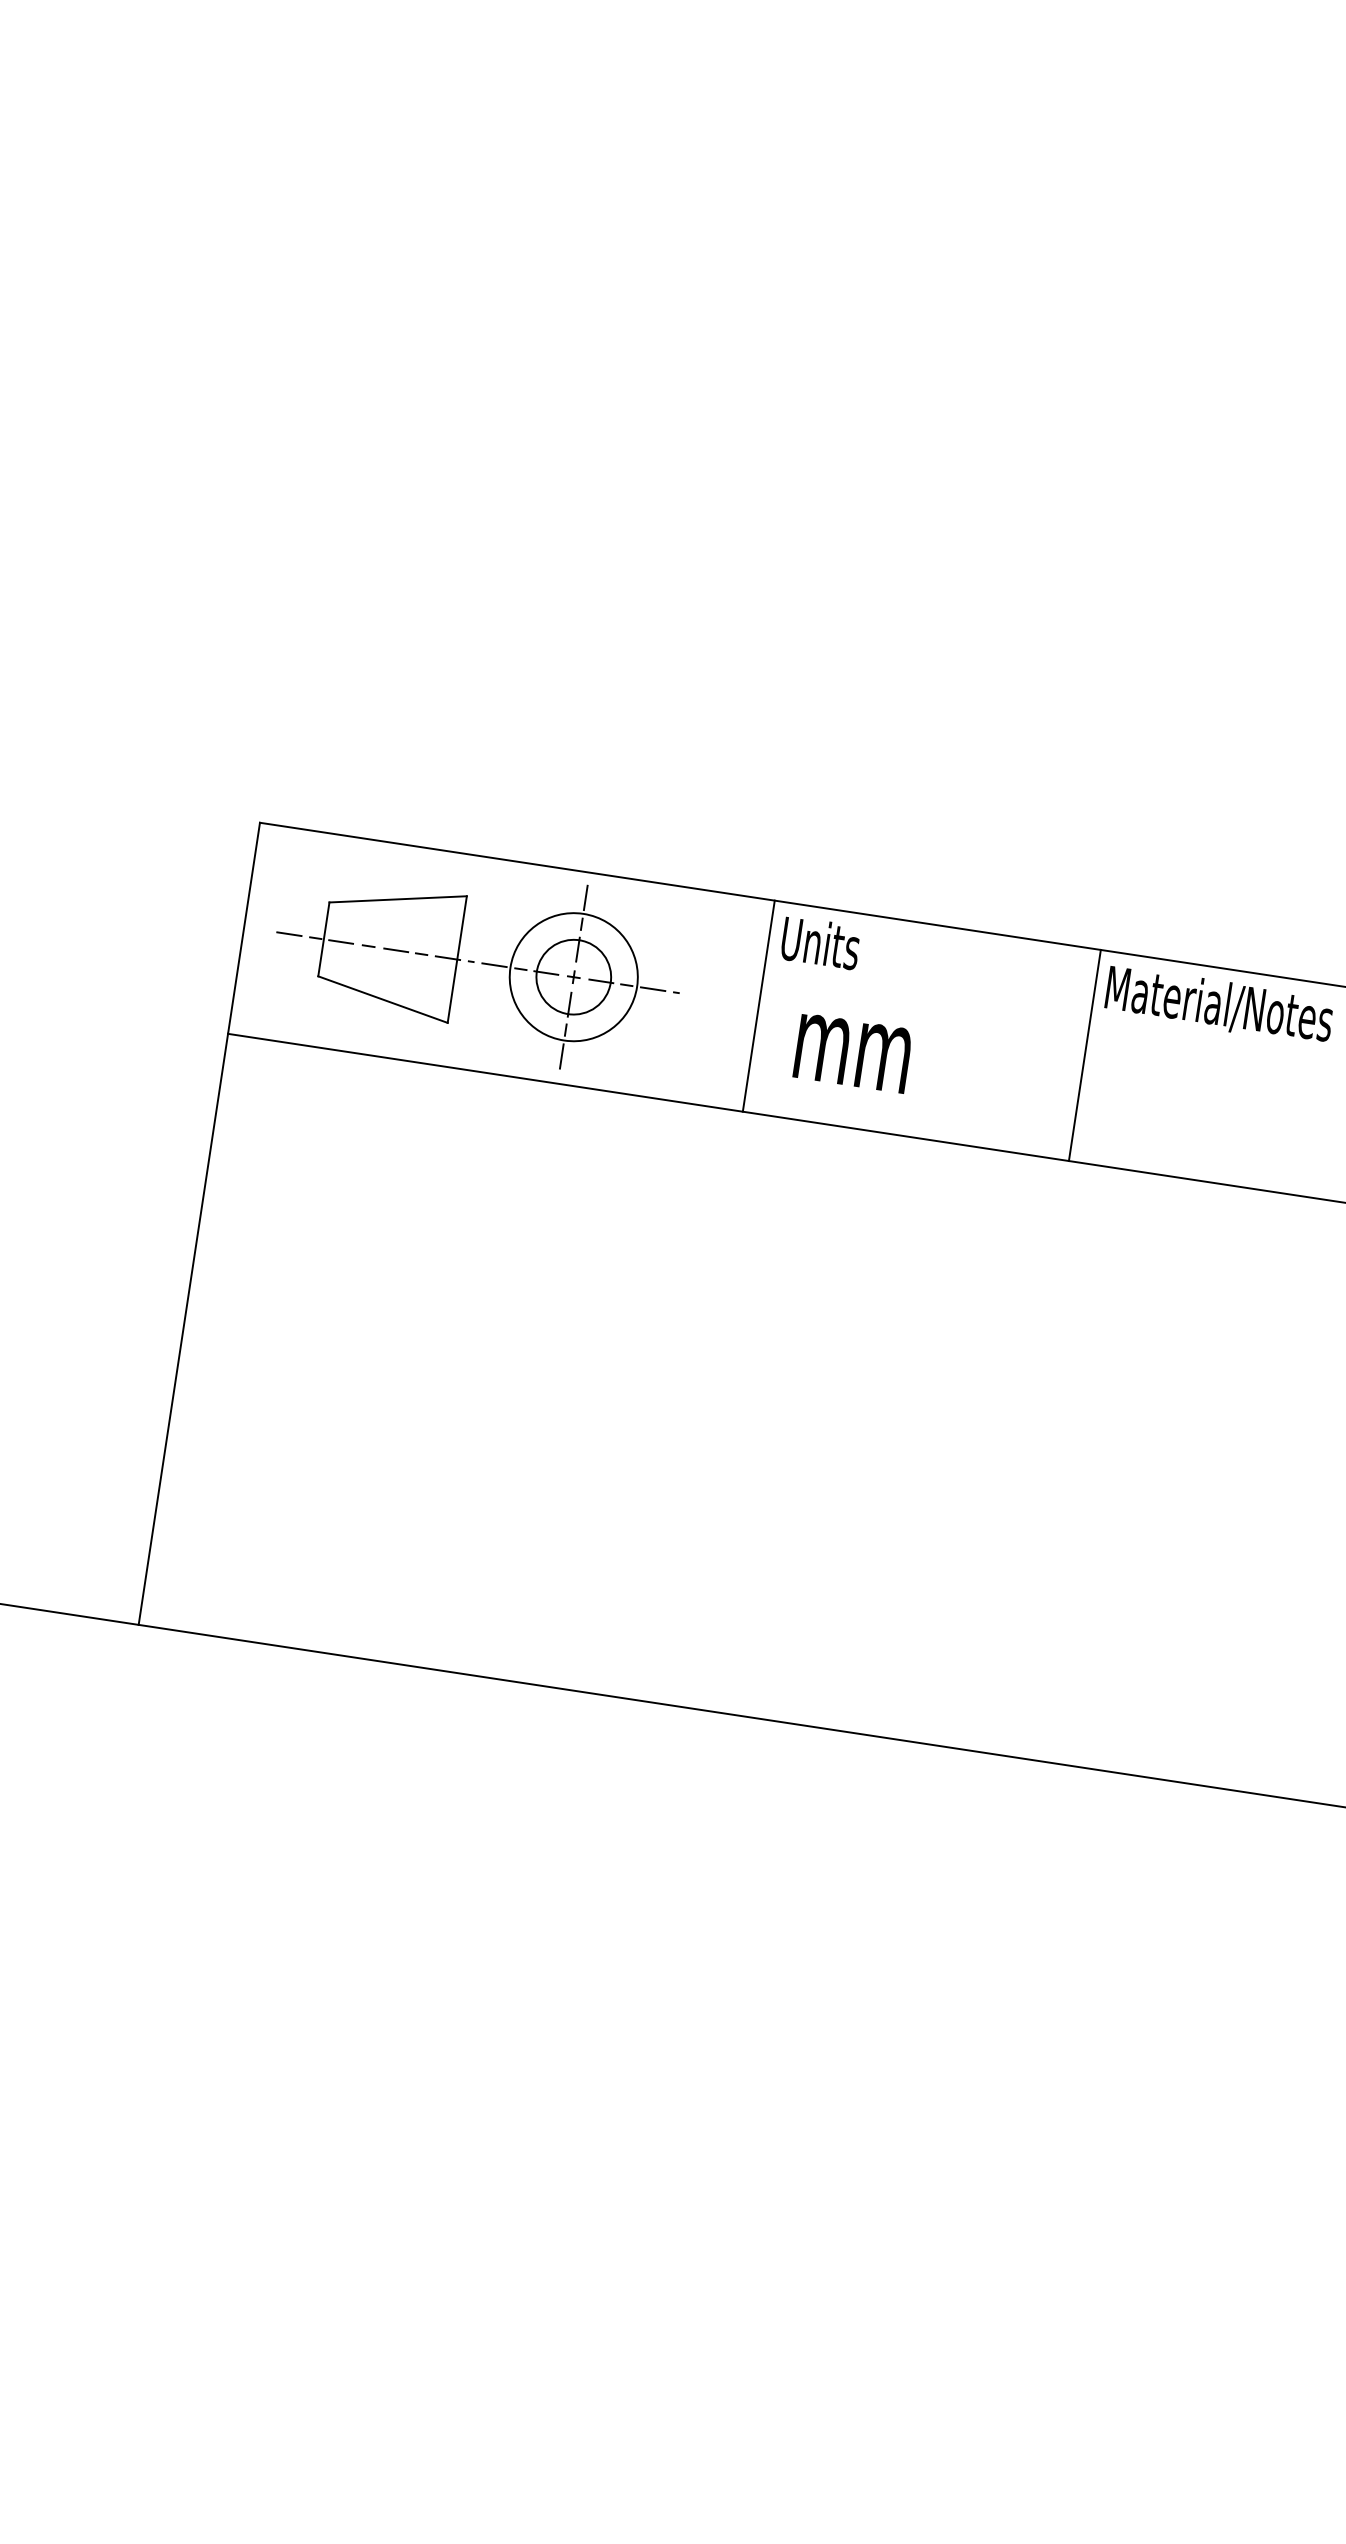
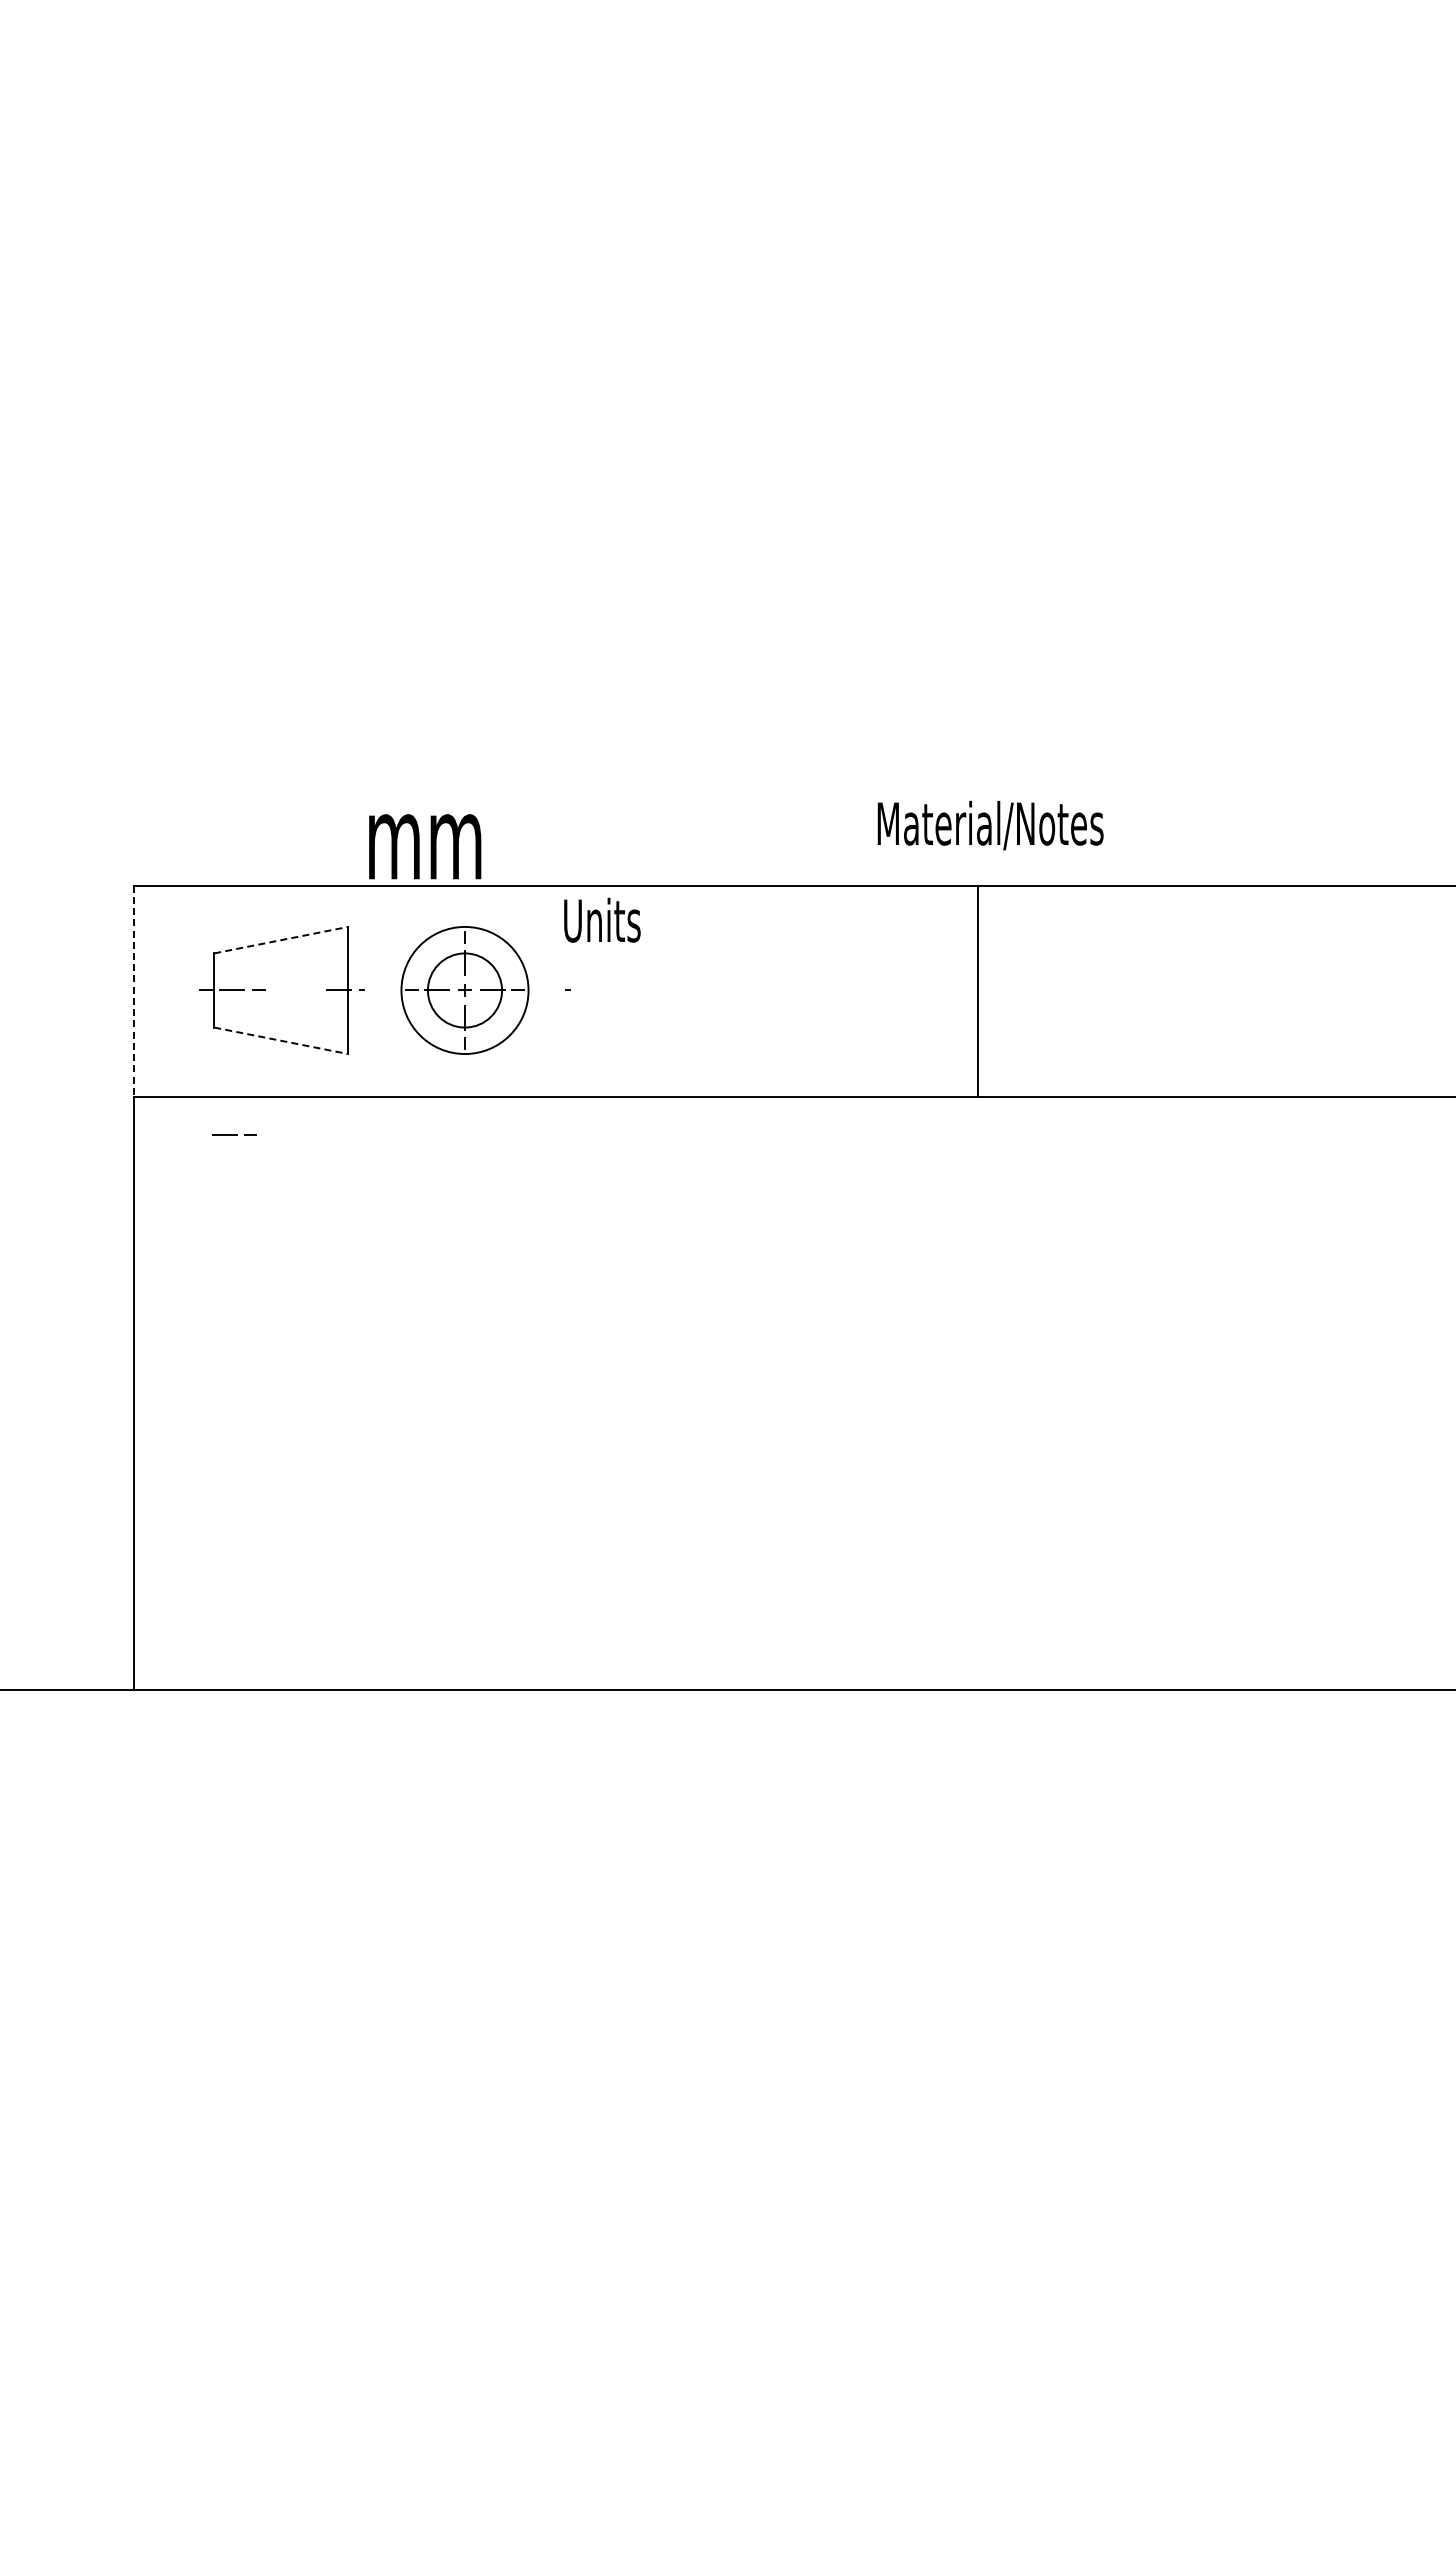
line: (586, 897) -> (465, 910), removed
line: (398, 899) -> (281, 940), solid -> dashed
line: (244, 928) -> (134, 991), solid -> dashed
line: (289, 934) -> (179, 990), removed
text: (821, 942) -> (602, 919), moved
line: (406, 950) -> (234, 1134), moved
line: (494, 965) -> (385, 990), removed
line: (653, 989) -> (544, 990), removed
line: (383, 999) -> (281, 1040), solid -> dashed
text: (1219, 1005) -> (990, 825), moved
line: (758, 1006) -> (650, 991), removed
text: (853, 1053) -> (425, 846), moved
line: (562, 1056) -> (465, 1069), removed

